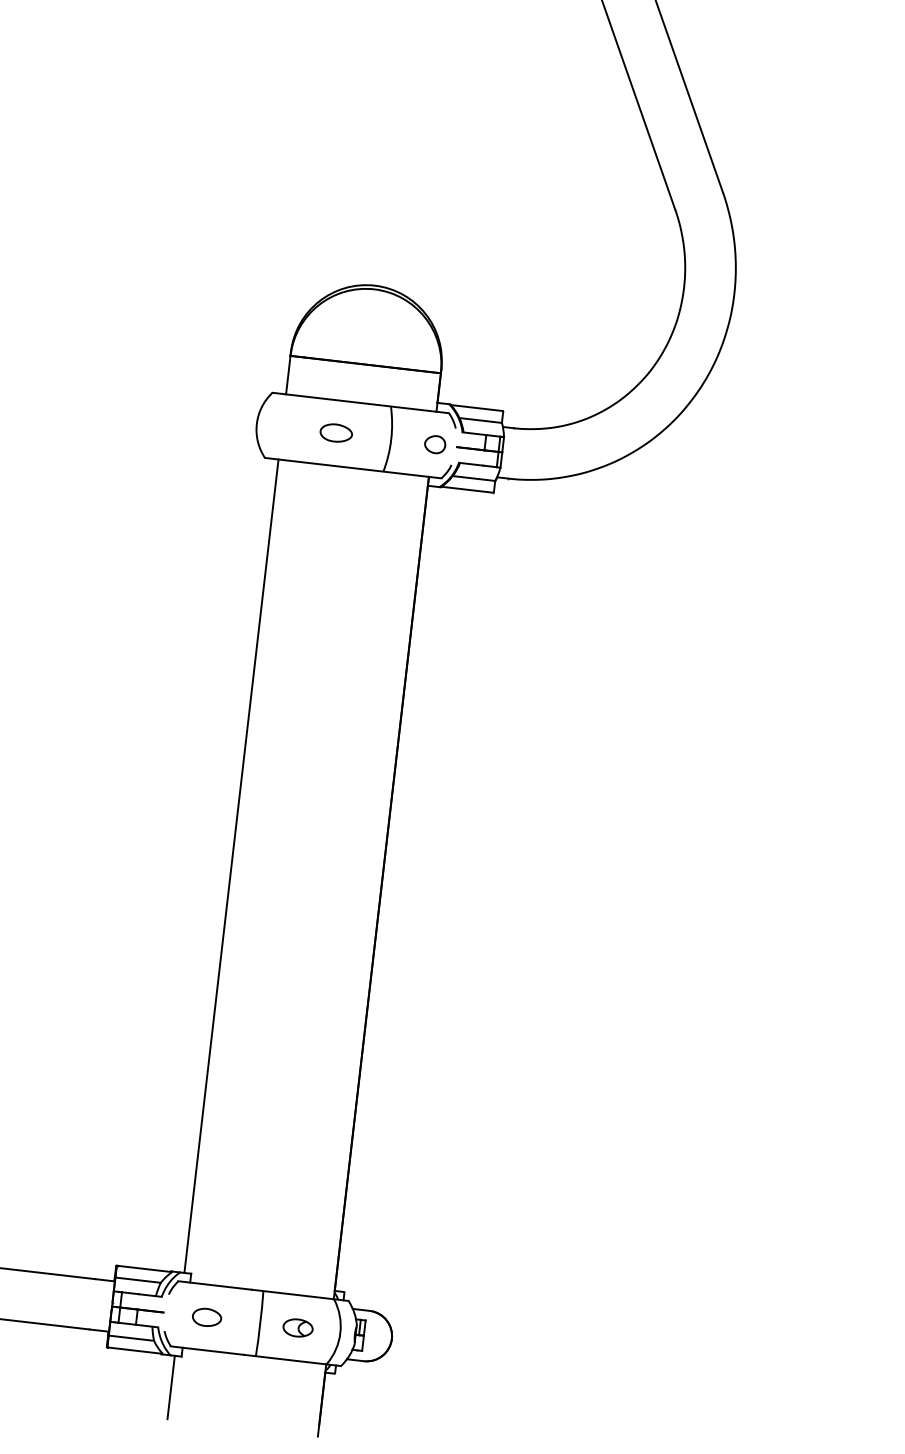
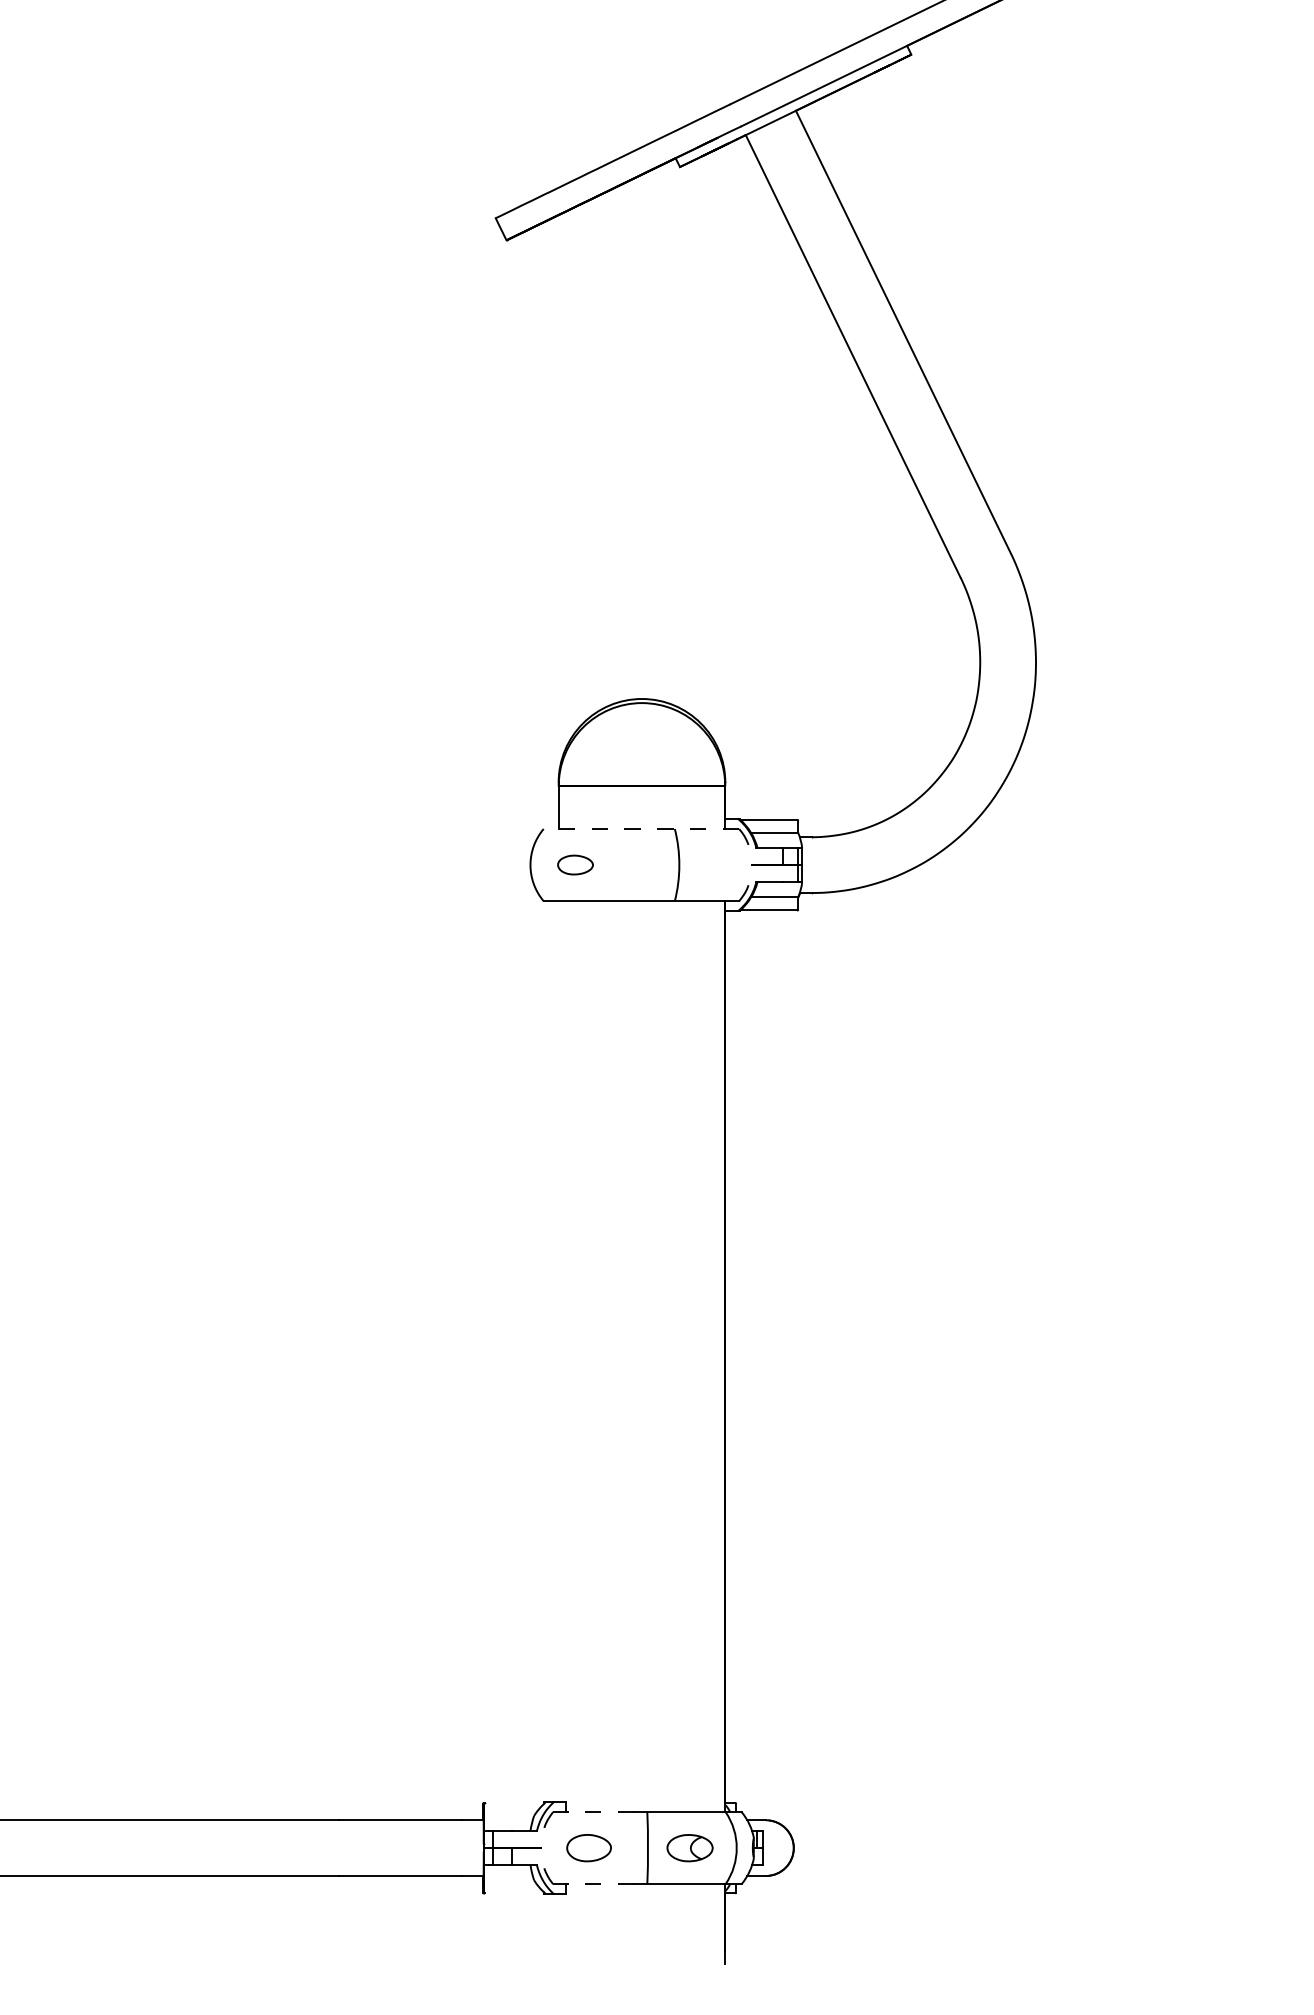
line: (360, 403) -> (641, 829), solid -> dashed
part: (336, 432) -> (575, 864), moved
part: (434, 444) -> (727, 864), removed
line: (231, 866) -> (558, 1351), removed
line: (144, 1268) -> (514, 1802), removed
line: (138, 1279) -> (509, 1815), removed
line: (214, 1285) -> (593, 1812), solid -> dashed
part: (206, 1316) -> (588, 1847), size x1.4
part: (297, 1327) -> (689, 1847), size x1.4
line: (131, 1338) -> (509, 1880), removed
line: (135, 1350) -> (514, 1893), removed
line: (207, 1350) -> (593, 1884), solid -> dashed
line: (170, 1387) -> (558, 1929), removed

